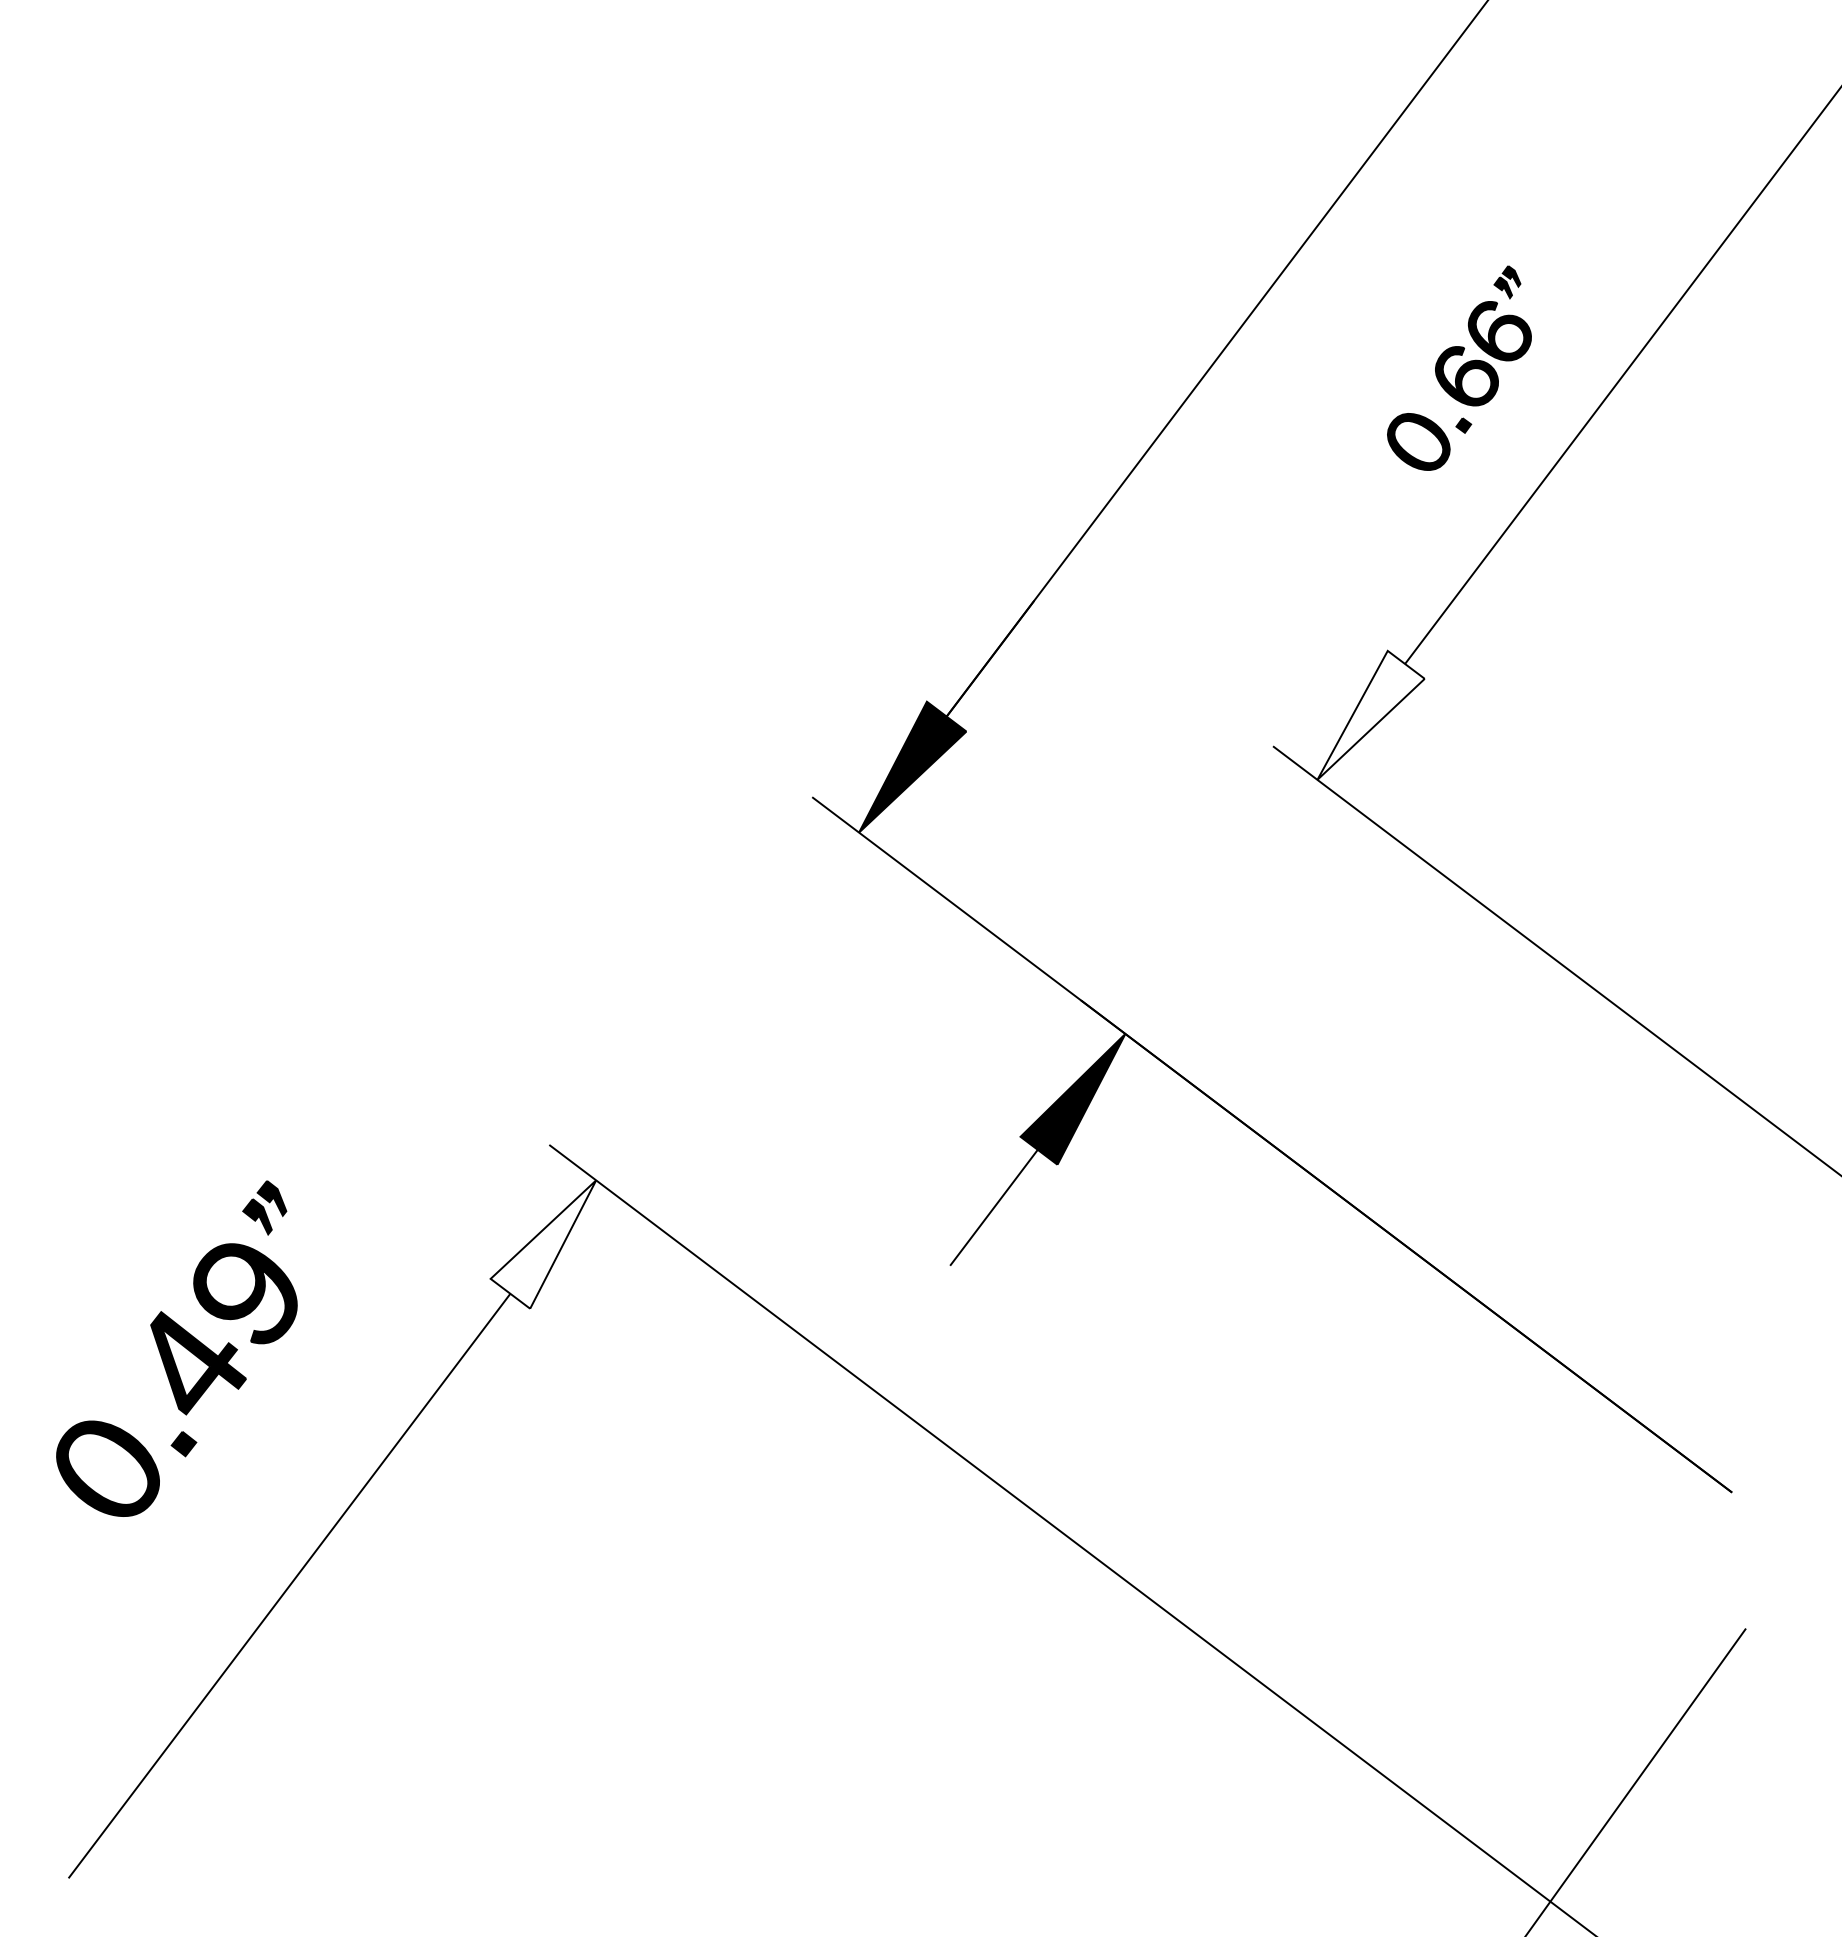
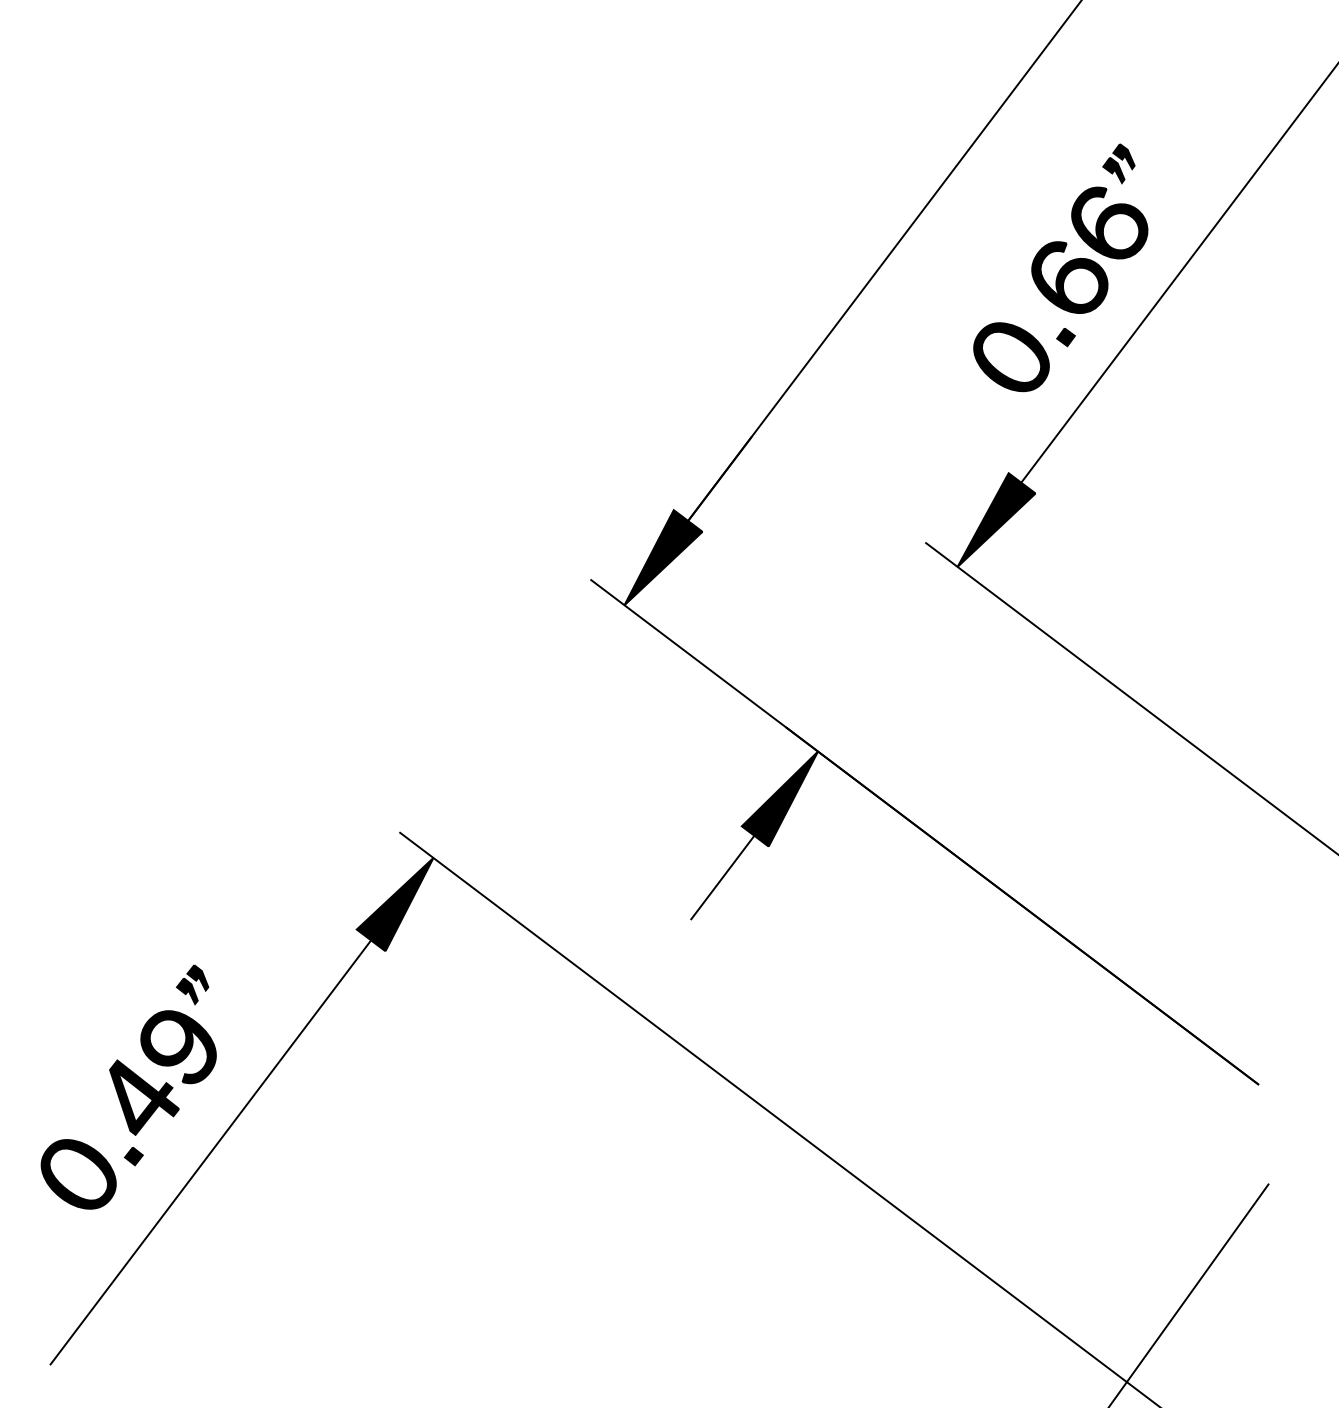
part: (1459, 367) -> (1060, 267), size x1.67
fill: (1370, 714) -> (996, 519), added
fill: (543, 1244) -> (395, 904), added
part: (176, 1348) -> (128, 1086), moved

